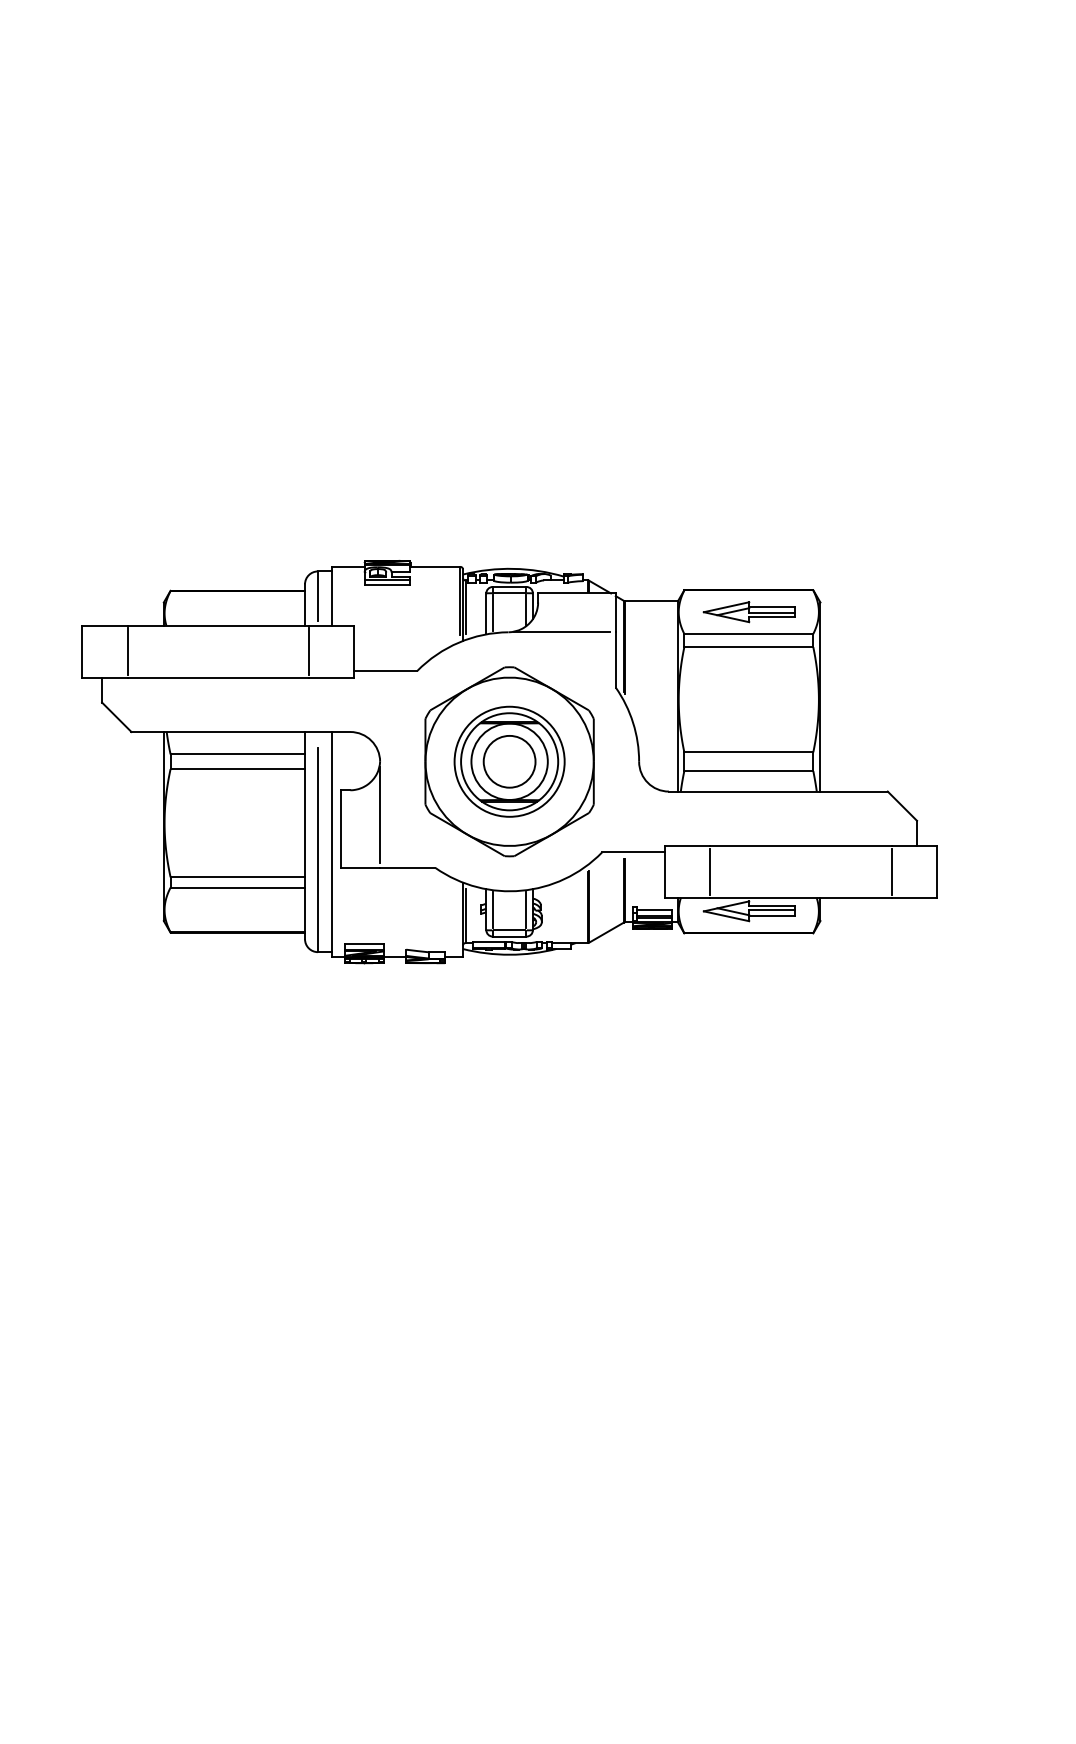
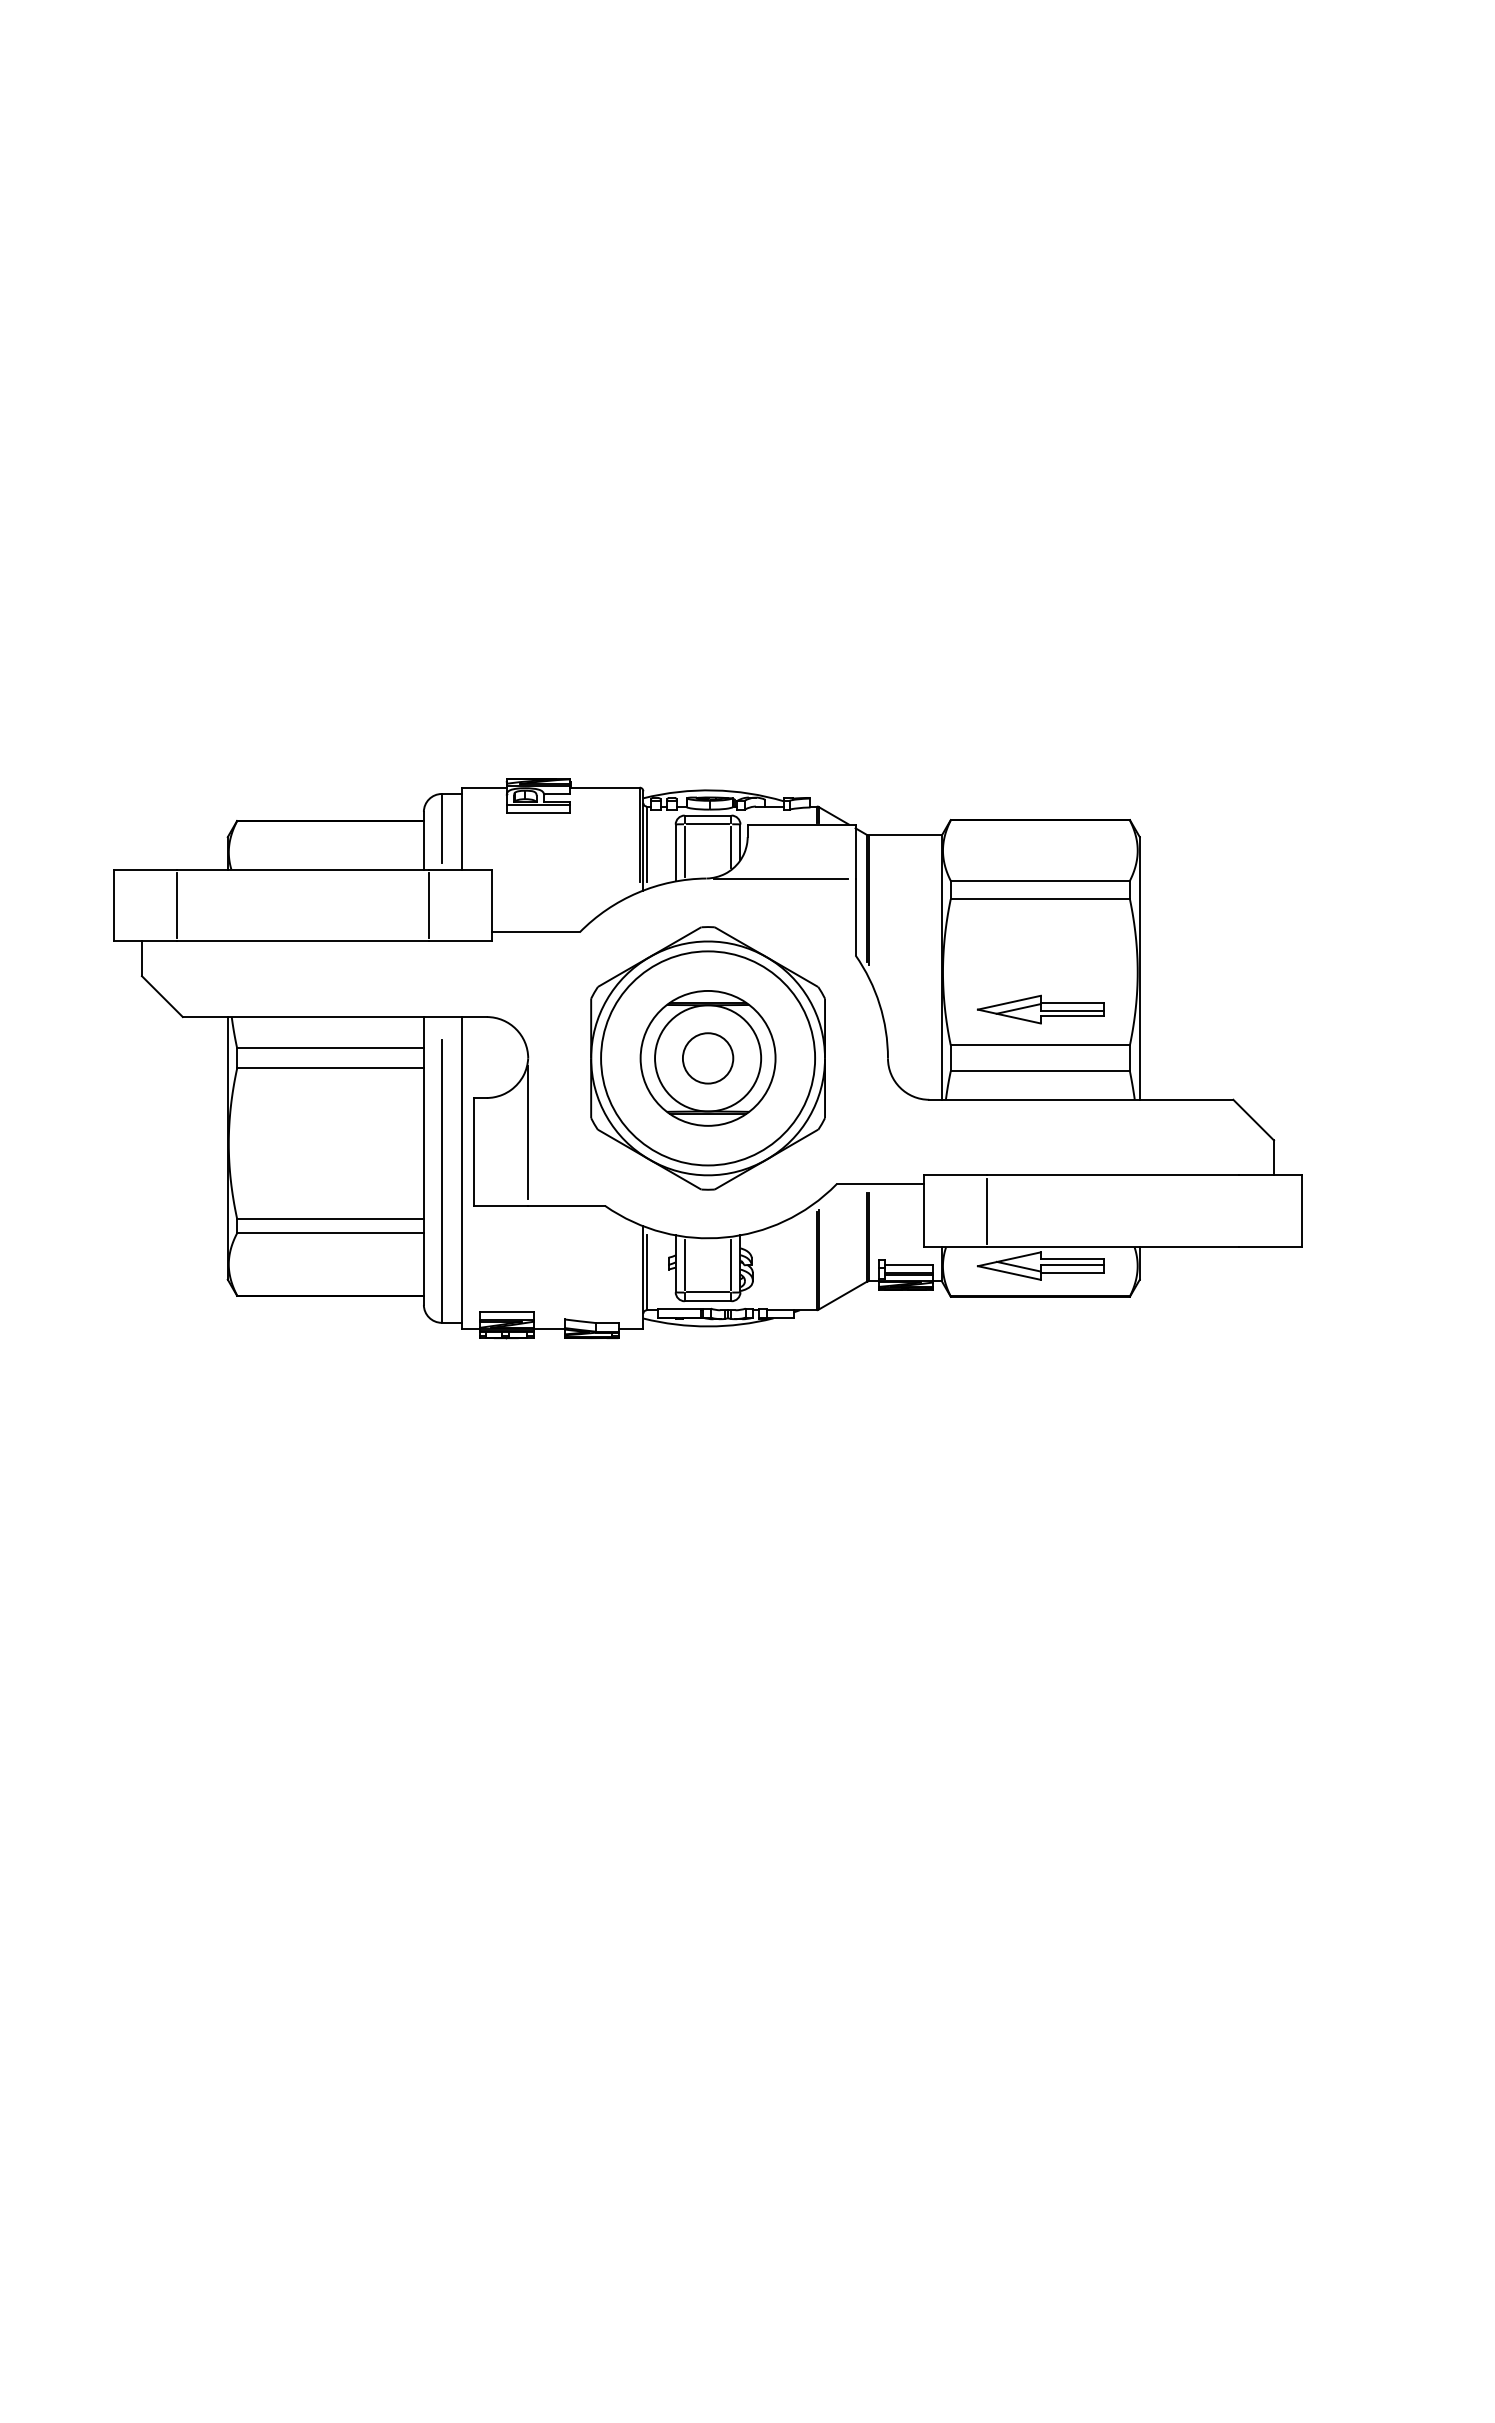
part: (748, 612) -> (1040, 1009), moved
circle: (509, 761) -> (707, 1057), size x1.4
circle: (509, 761) -> (708, 1058), size x0.7
line: (891, 871) -> (1238, 1210), removed

